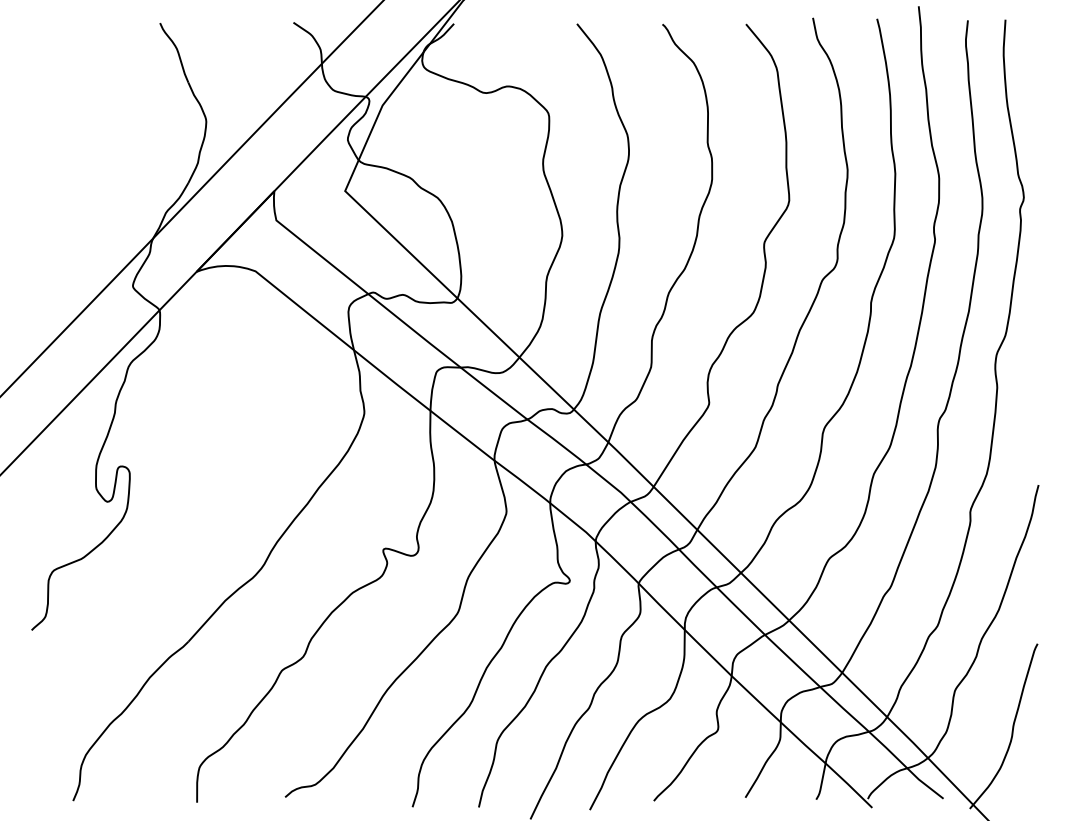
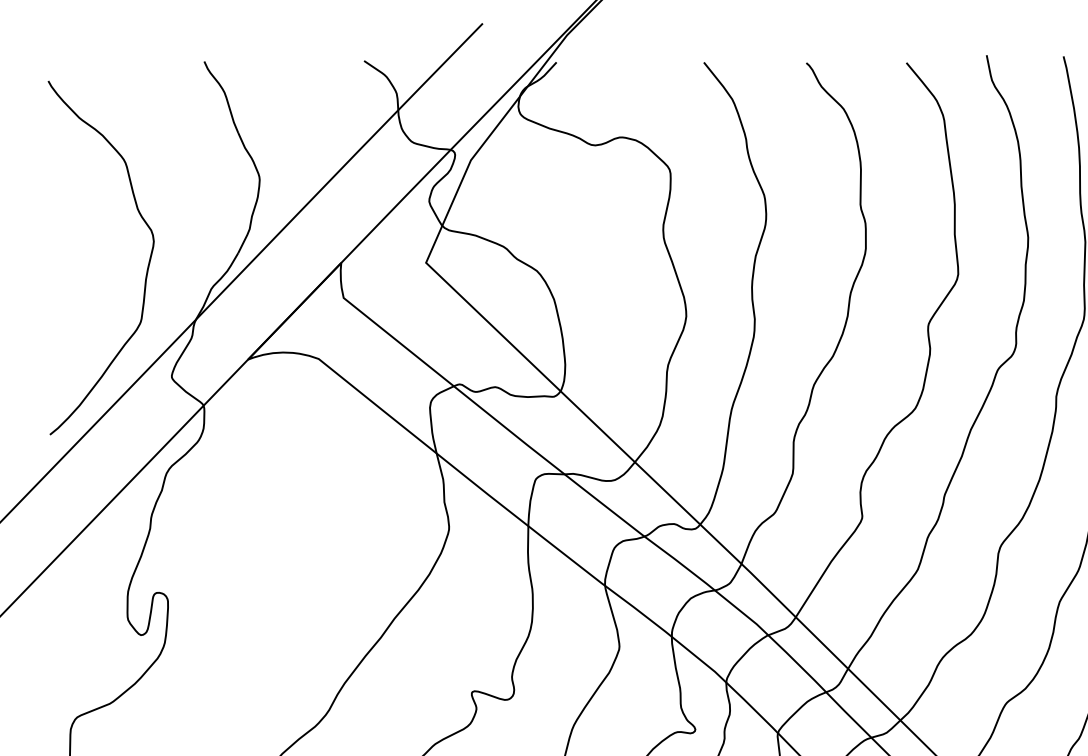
curve: (111, 197) -> (146, 270), added

